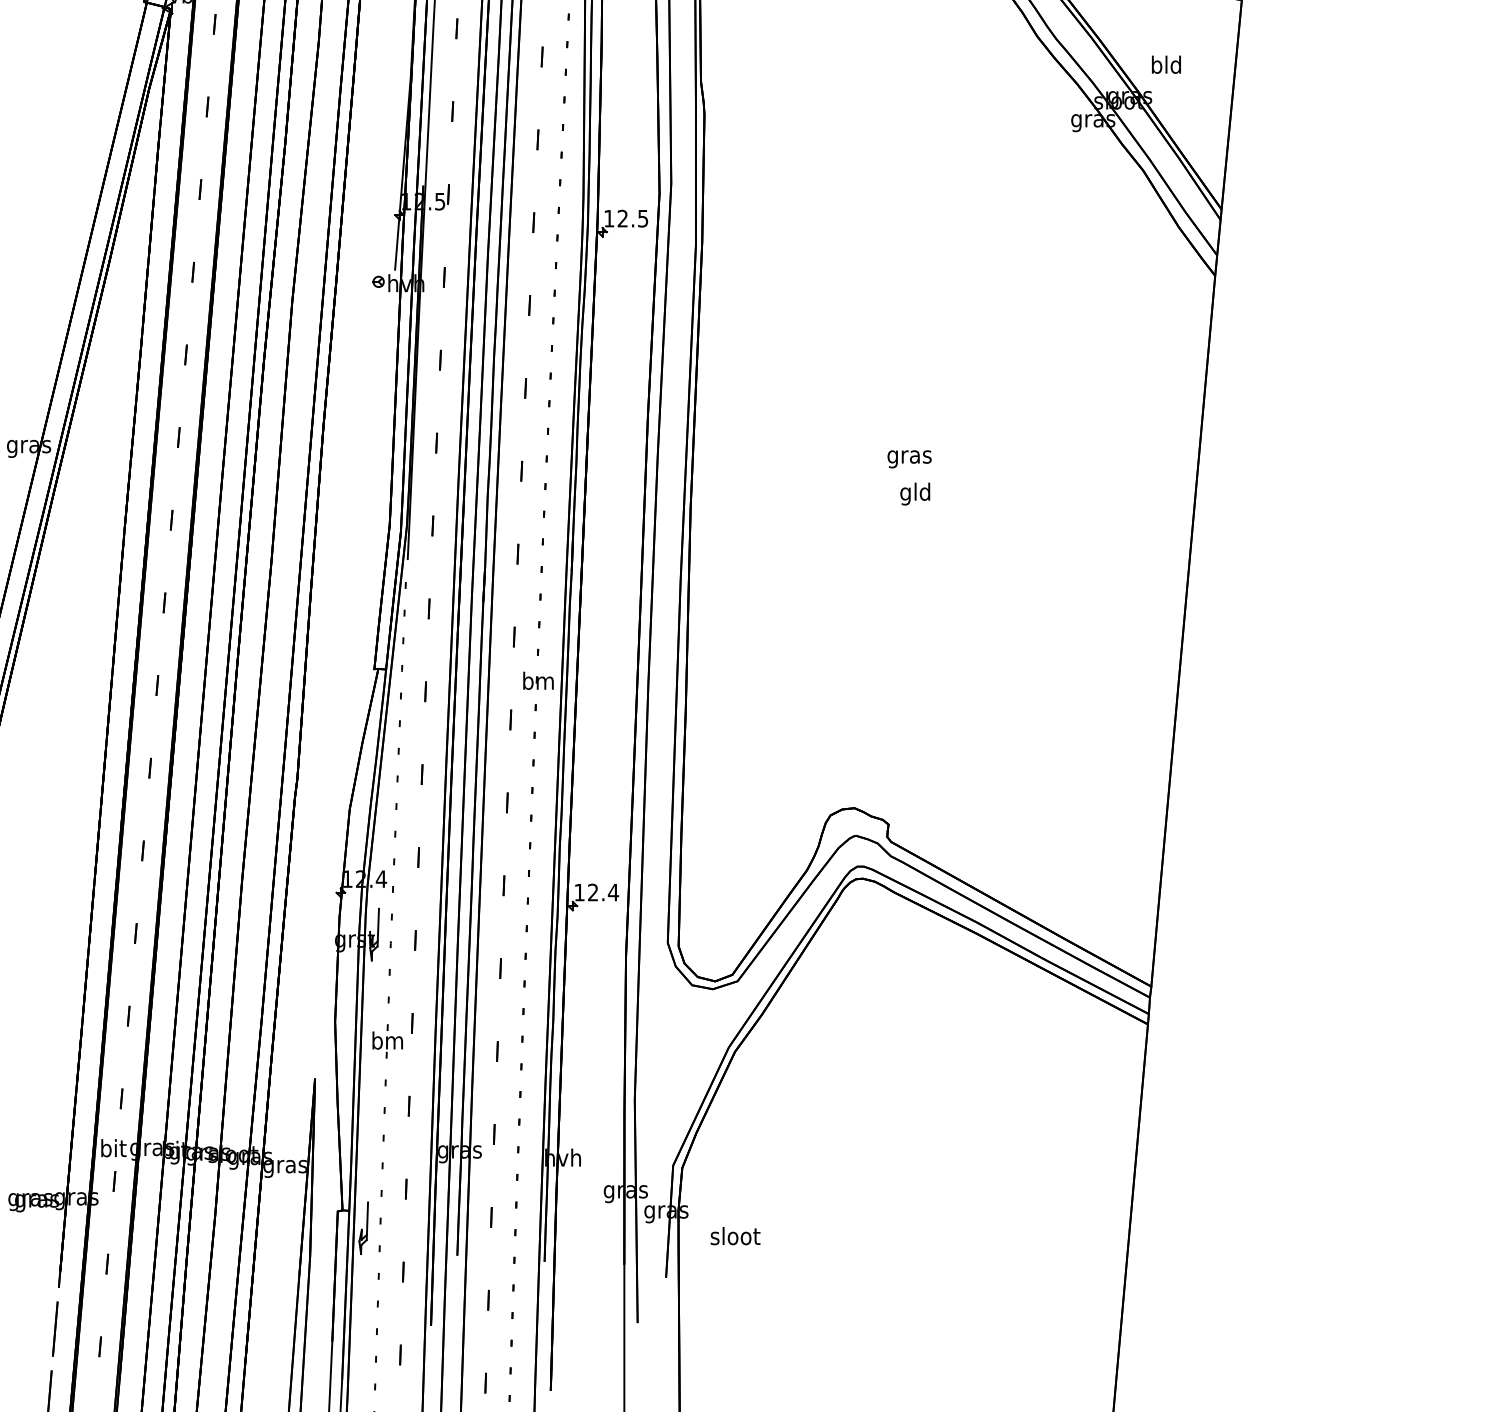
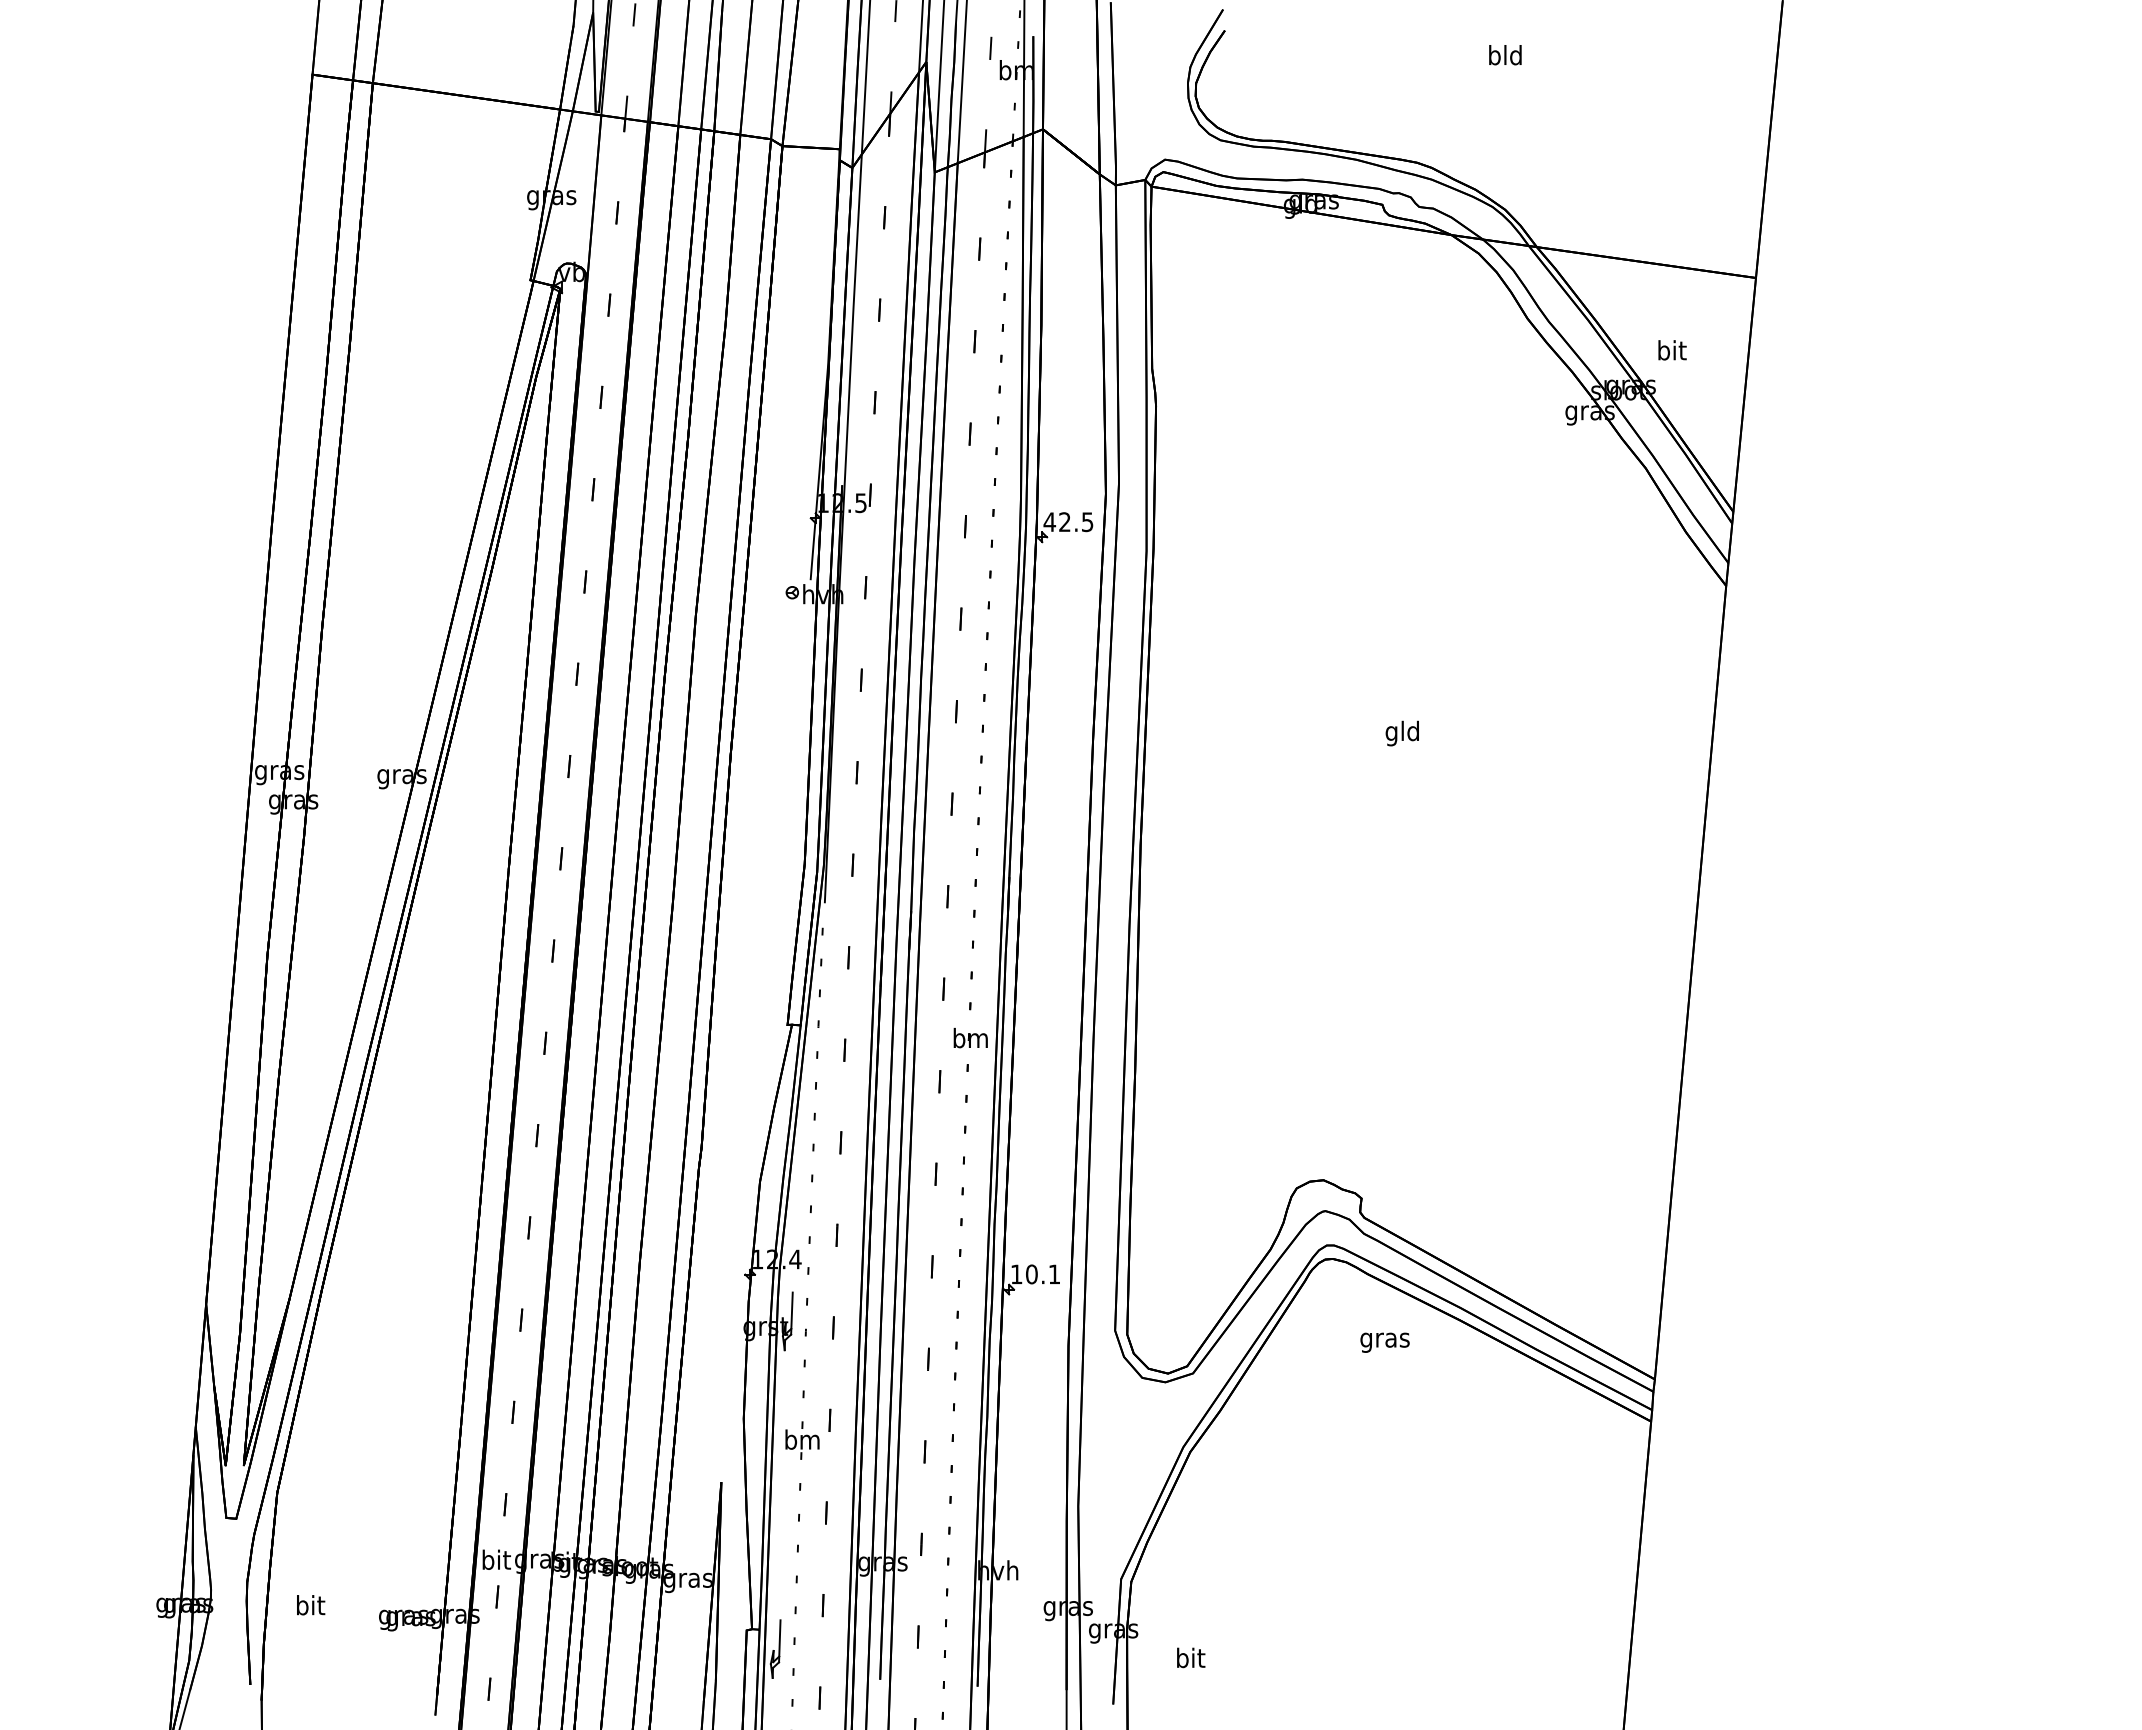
text: (1166, 64) -> (1671, 350), bld -> bit
text: (609, 218) -> (1049, 521), 12.5 -> 42.5
text: (909, 459) -> (1384, 1342), moved
text: (914, 494) -> (1401, 733), moved
text: (603, 892) -> (1043, 1274), 12.4 -> 10.1
text: (735, 1235) -> (1190, 1657), sloot -> bit

